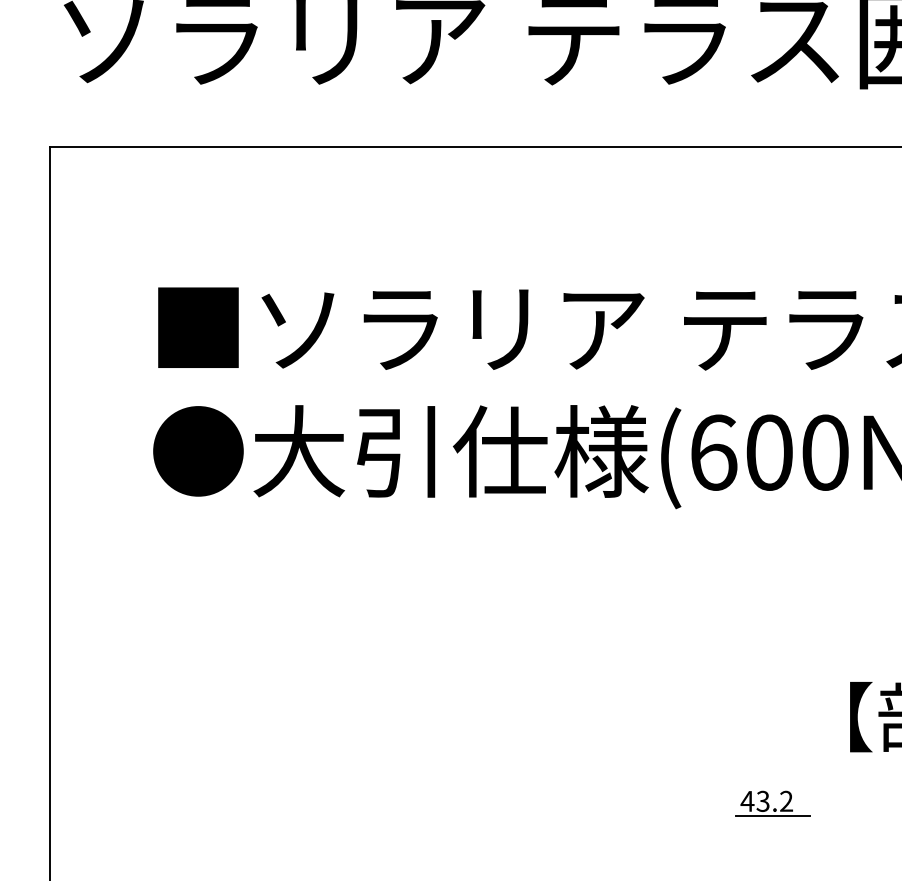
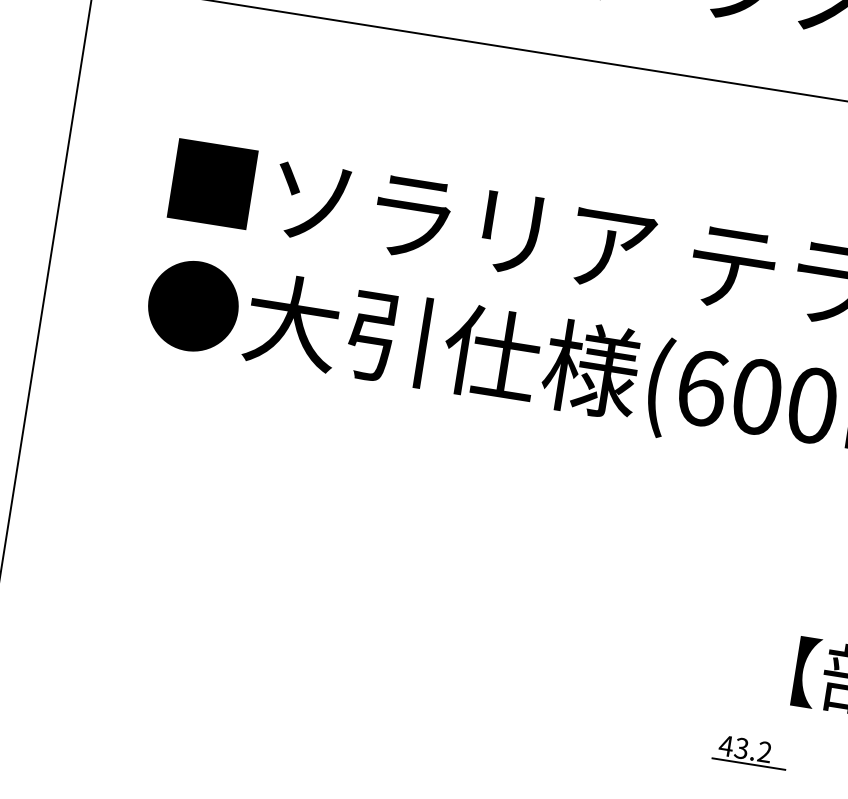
part: (772, 803) -> (750, 752), moved

